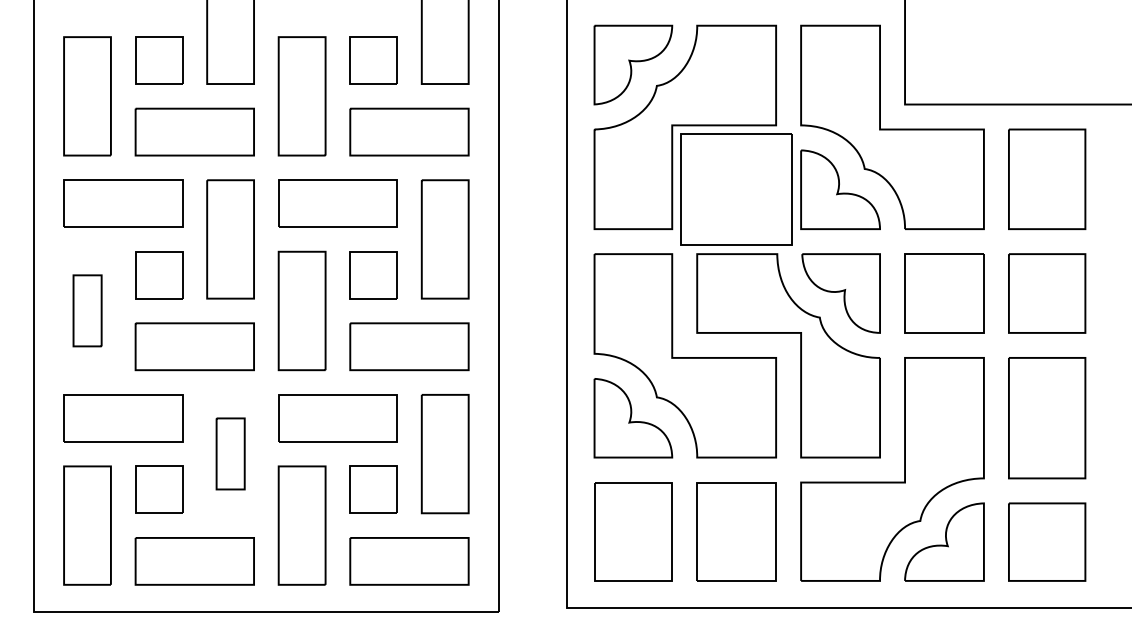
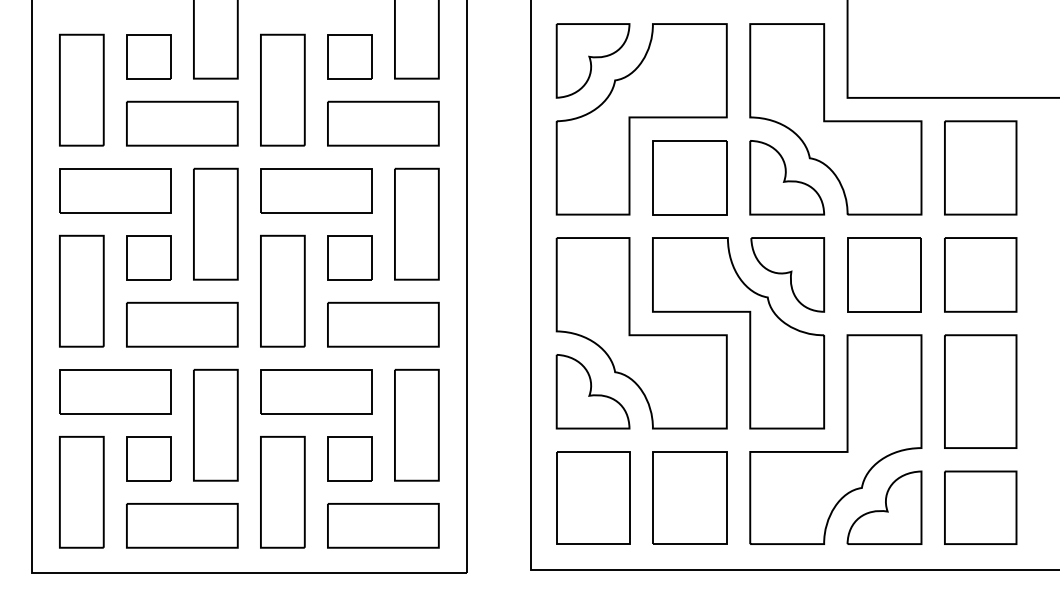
part: (736, 189) -> (689, 177), size x0.71
part: (87, 310) -> (81, 290), size x1.67
part: (230, 453) -> (215, 424), size x1.67

